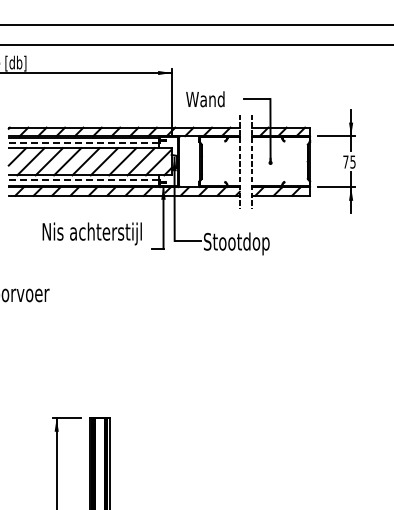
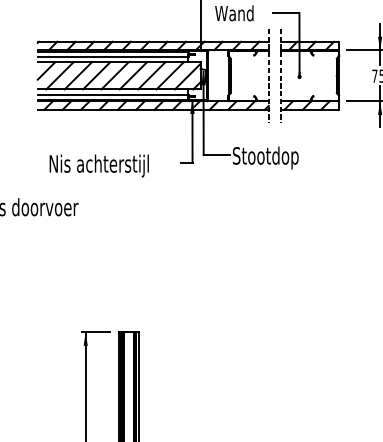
line: (83, 142) -> (112, 56), dashed -> solid
line: (83, 180) -> (112, 94), dashed -> solid
text: (91, 233) -> (98, 165), moved

